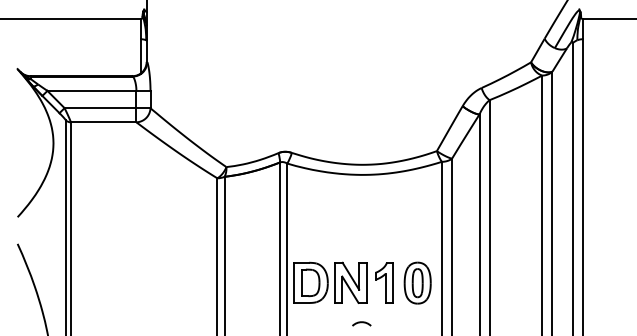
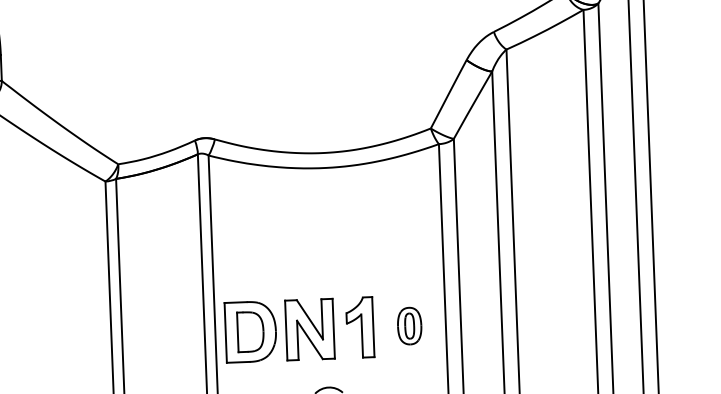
part: (417, 282) -> (409, 325), size x0.6

